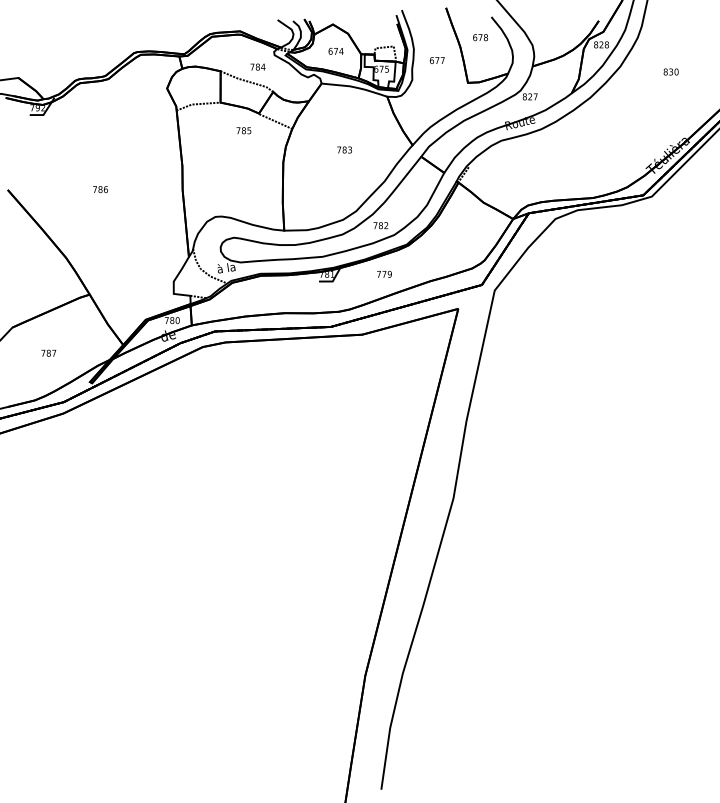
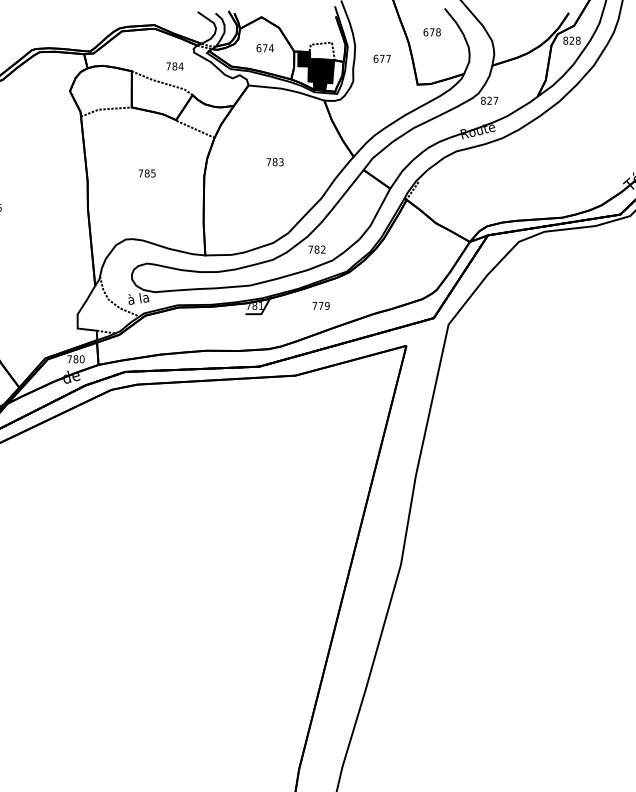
fill: (379, 71) -> (315, 71), added
text: (243, 130) -> (146, 173), moved

